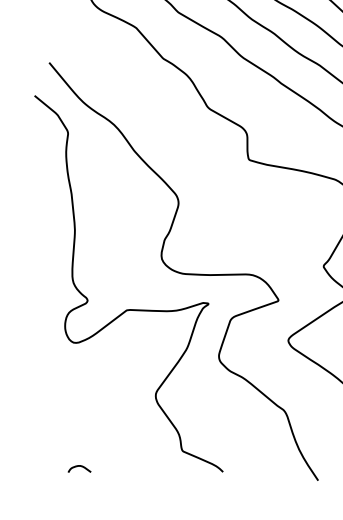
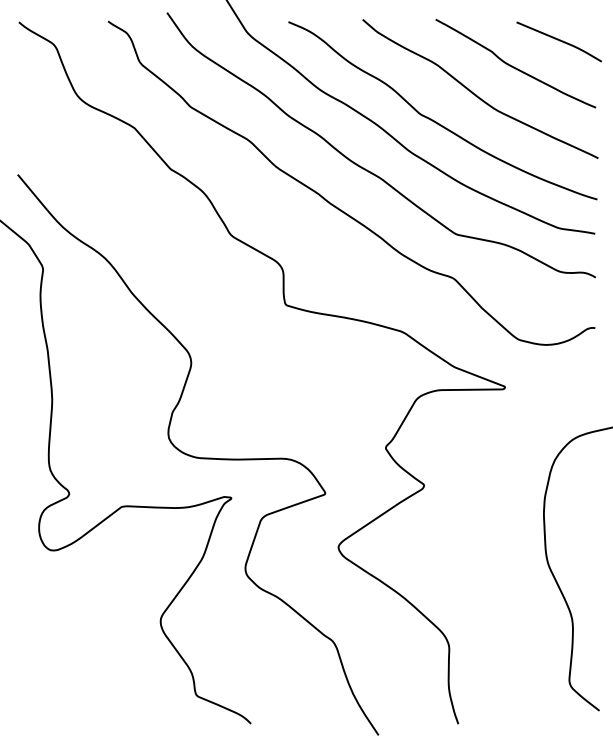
curve: (79, 466) -> (58, 716), removed

